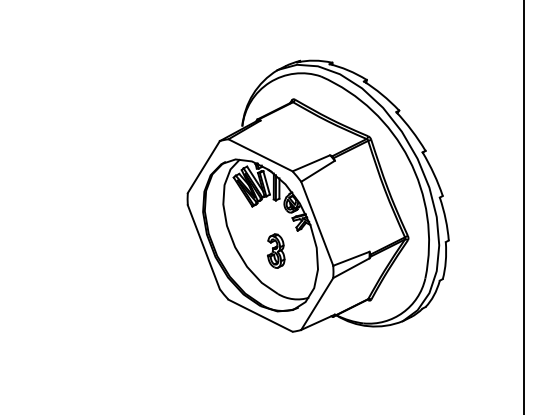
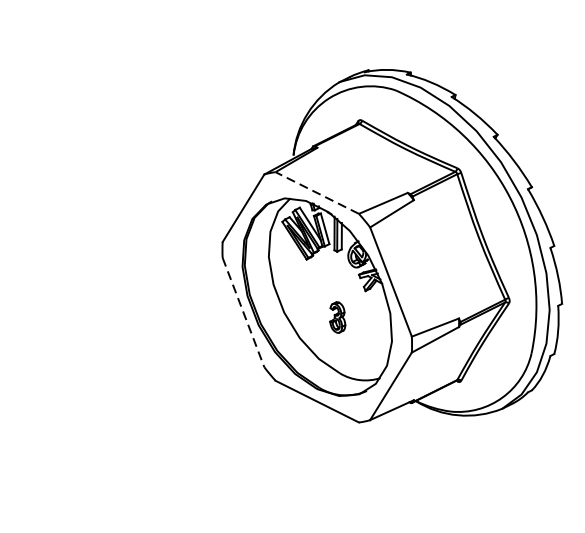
line: (260, 155) -> (317, 193), solid -> dashed
line: (203, 247) -> (243, 312), solid -> dashed
part: (276, 250) -> (338, 316), size x0.7

